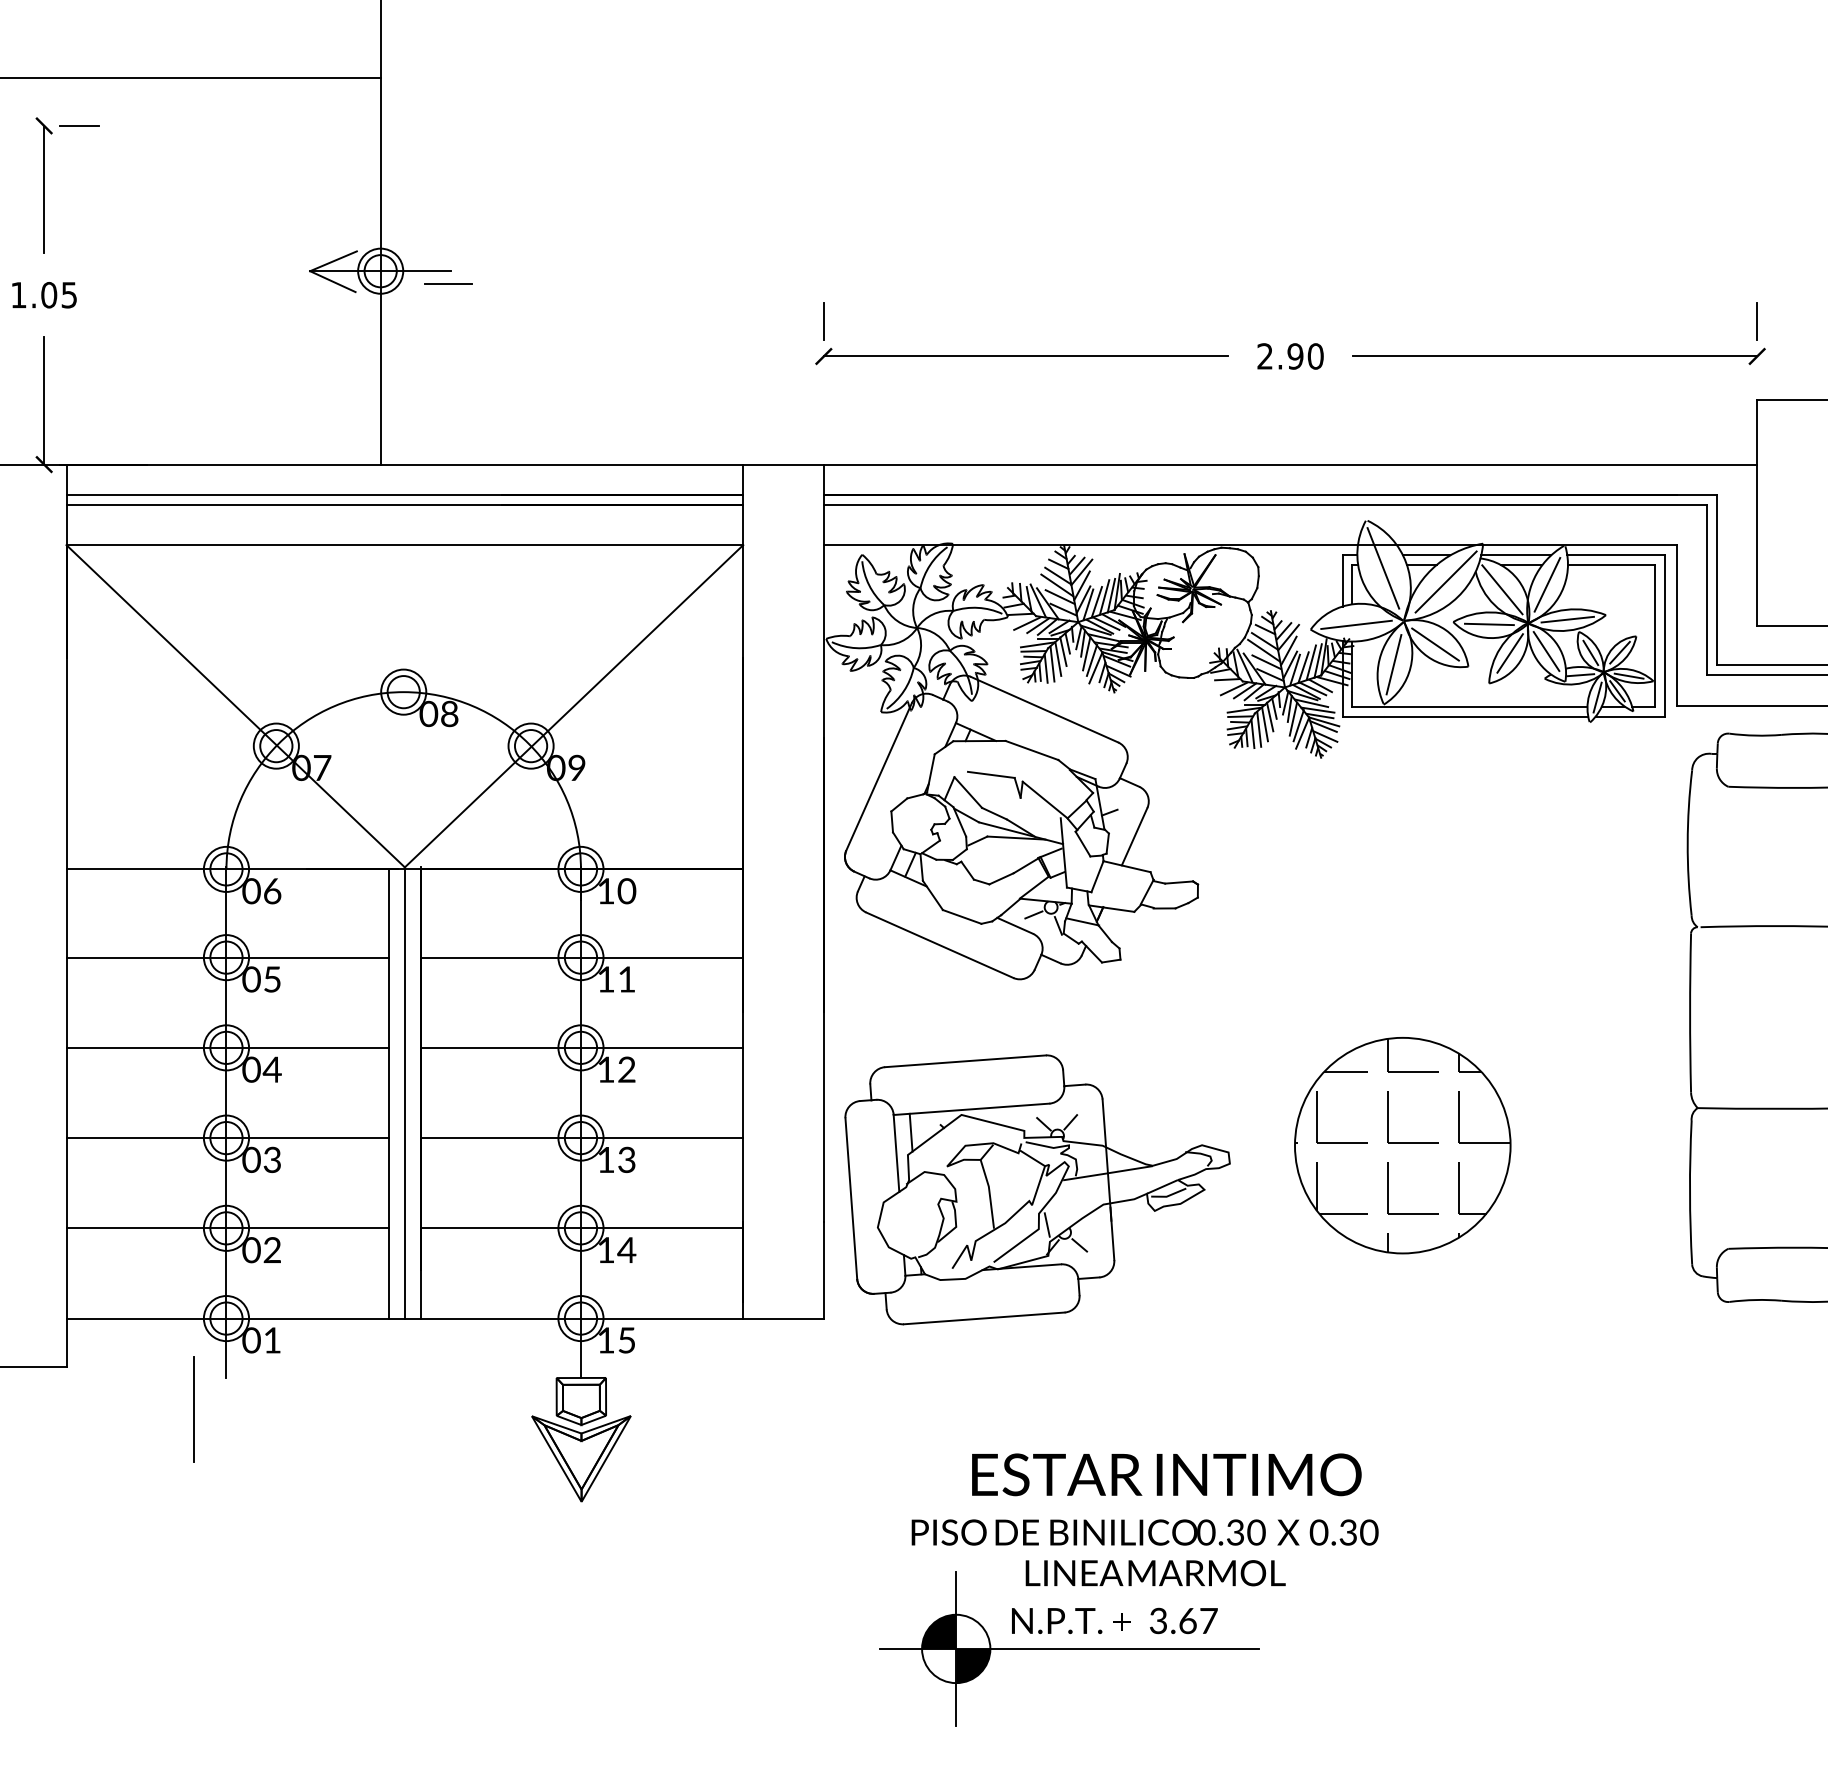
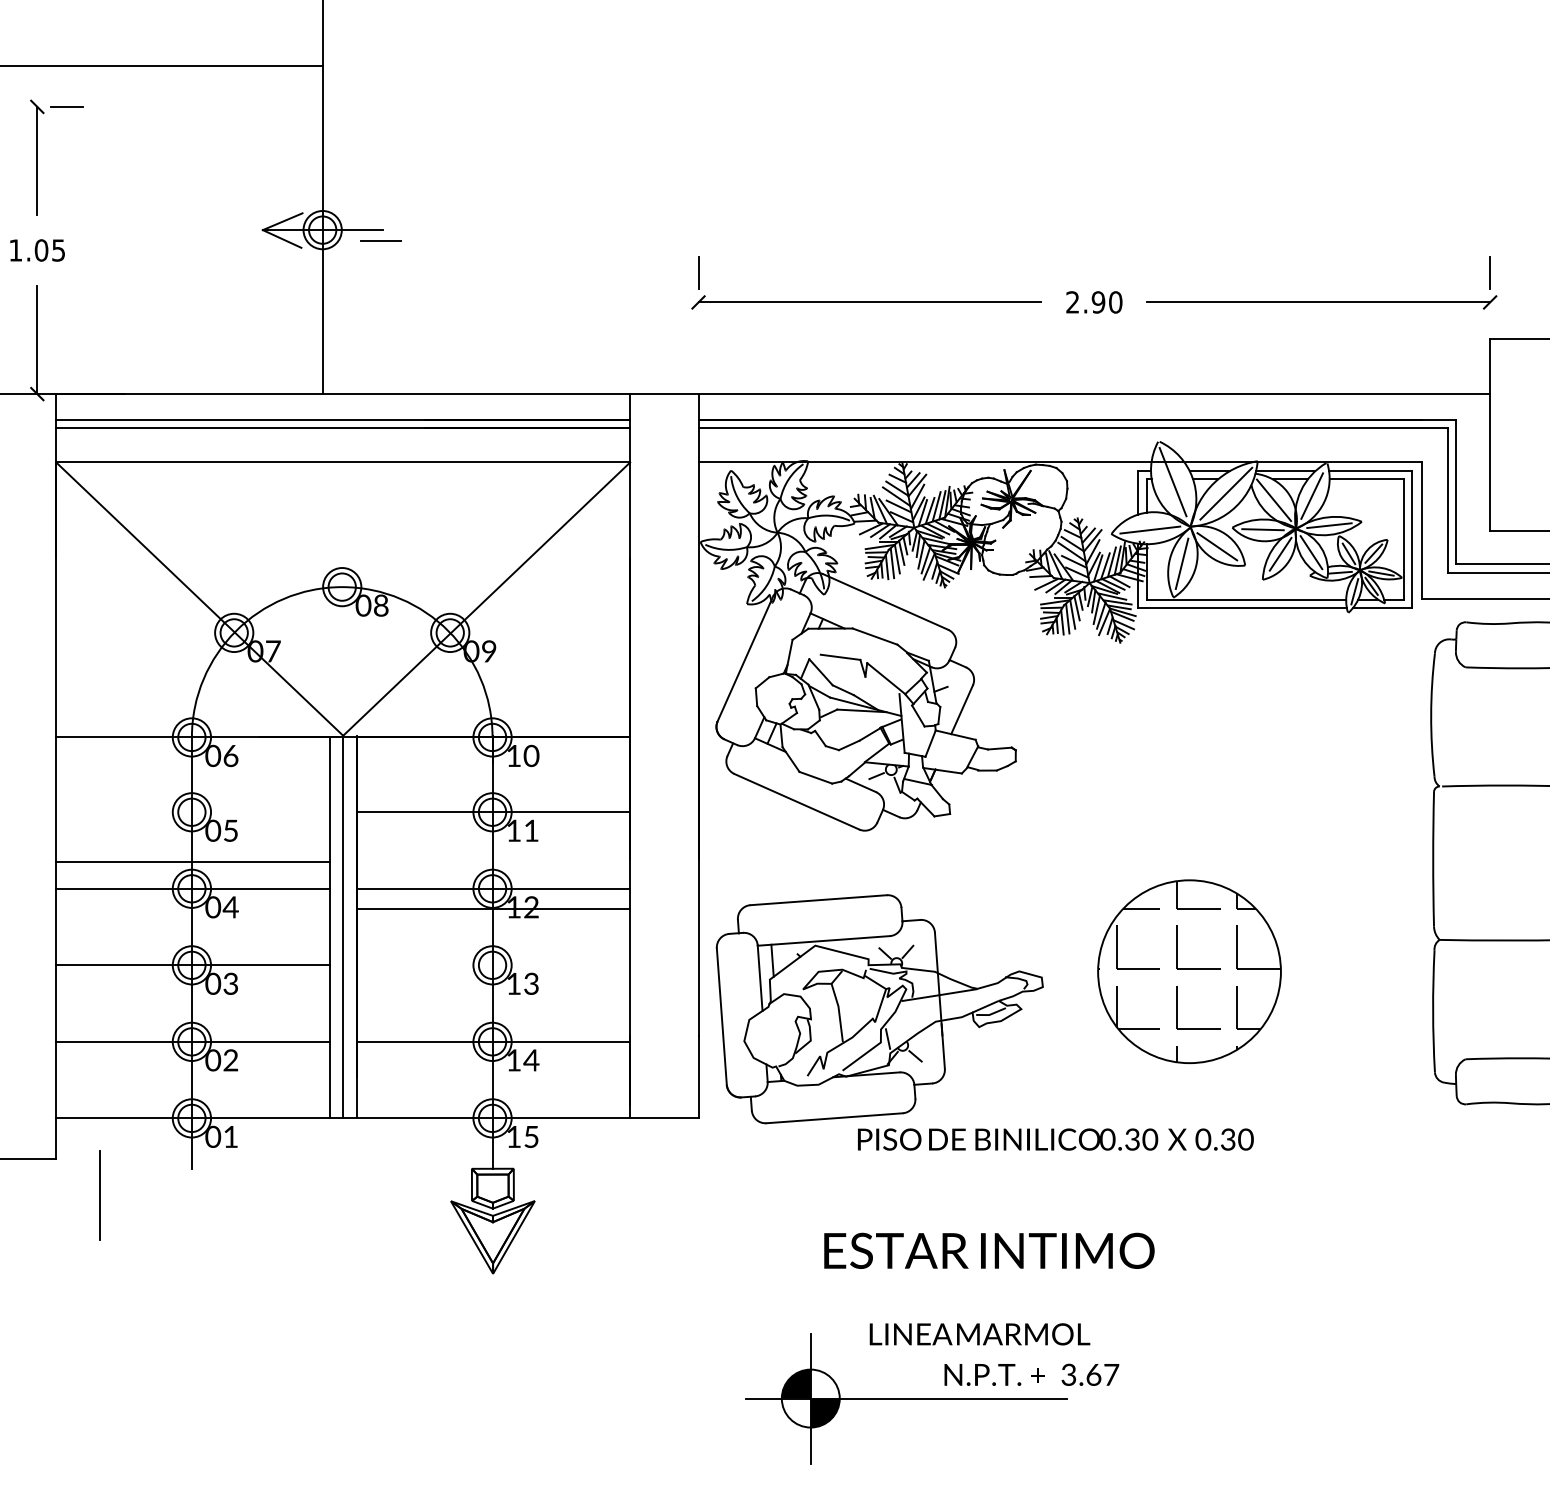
line: (227, 957) -> (192, 862), moved
line: (582, 1138) -> (493, 909), moved
line: (193, 1409) -> (99, 1195), moved
text: (1144, 1532) -> (1055, 1139), moved
text: (1114, 1620) -> (1031, 1374), moved

